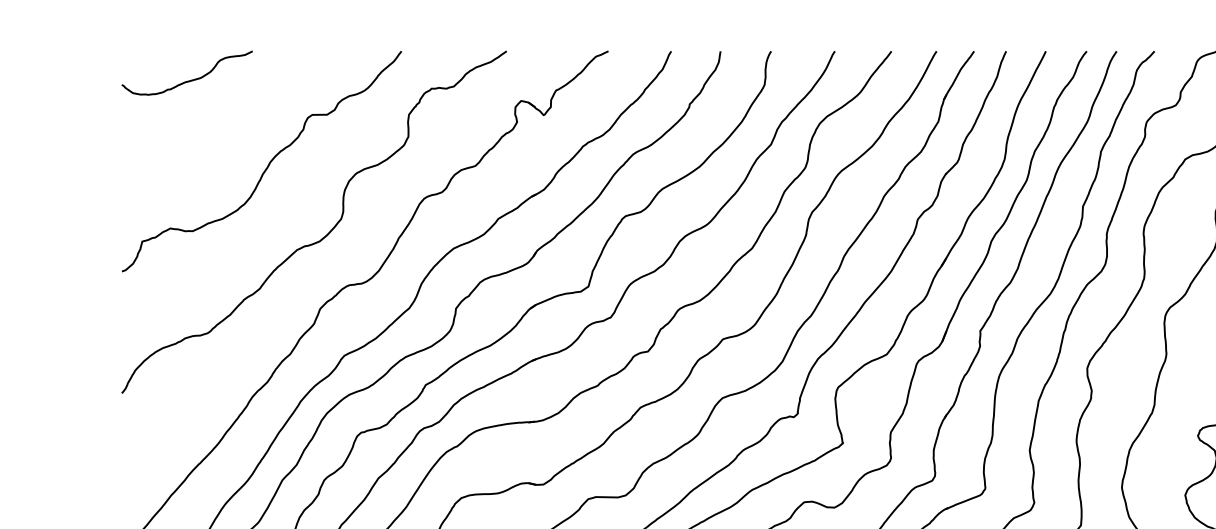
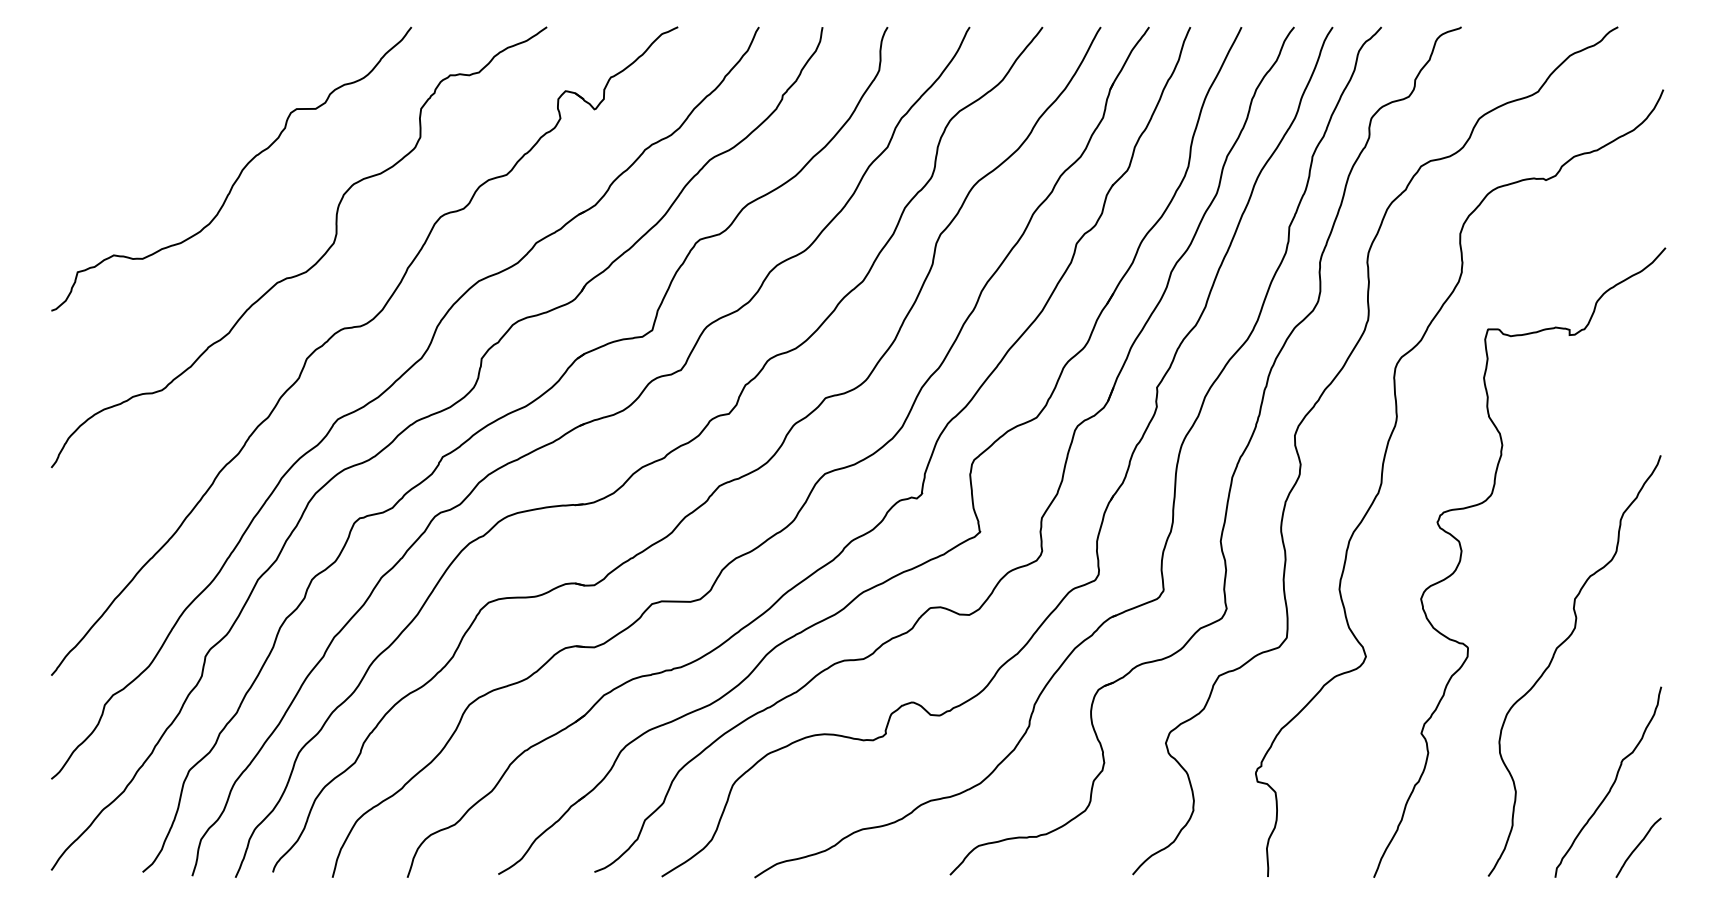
curve: (189, 80) -> (138, 64), removed

